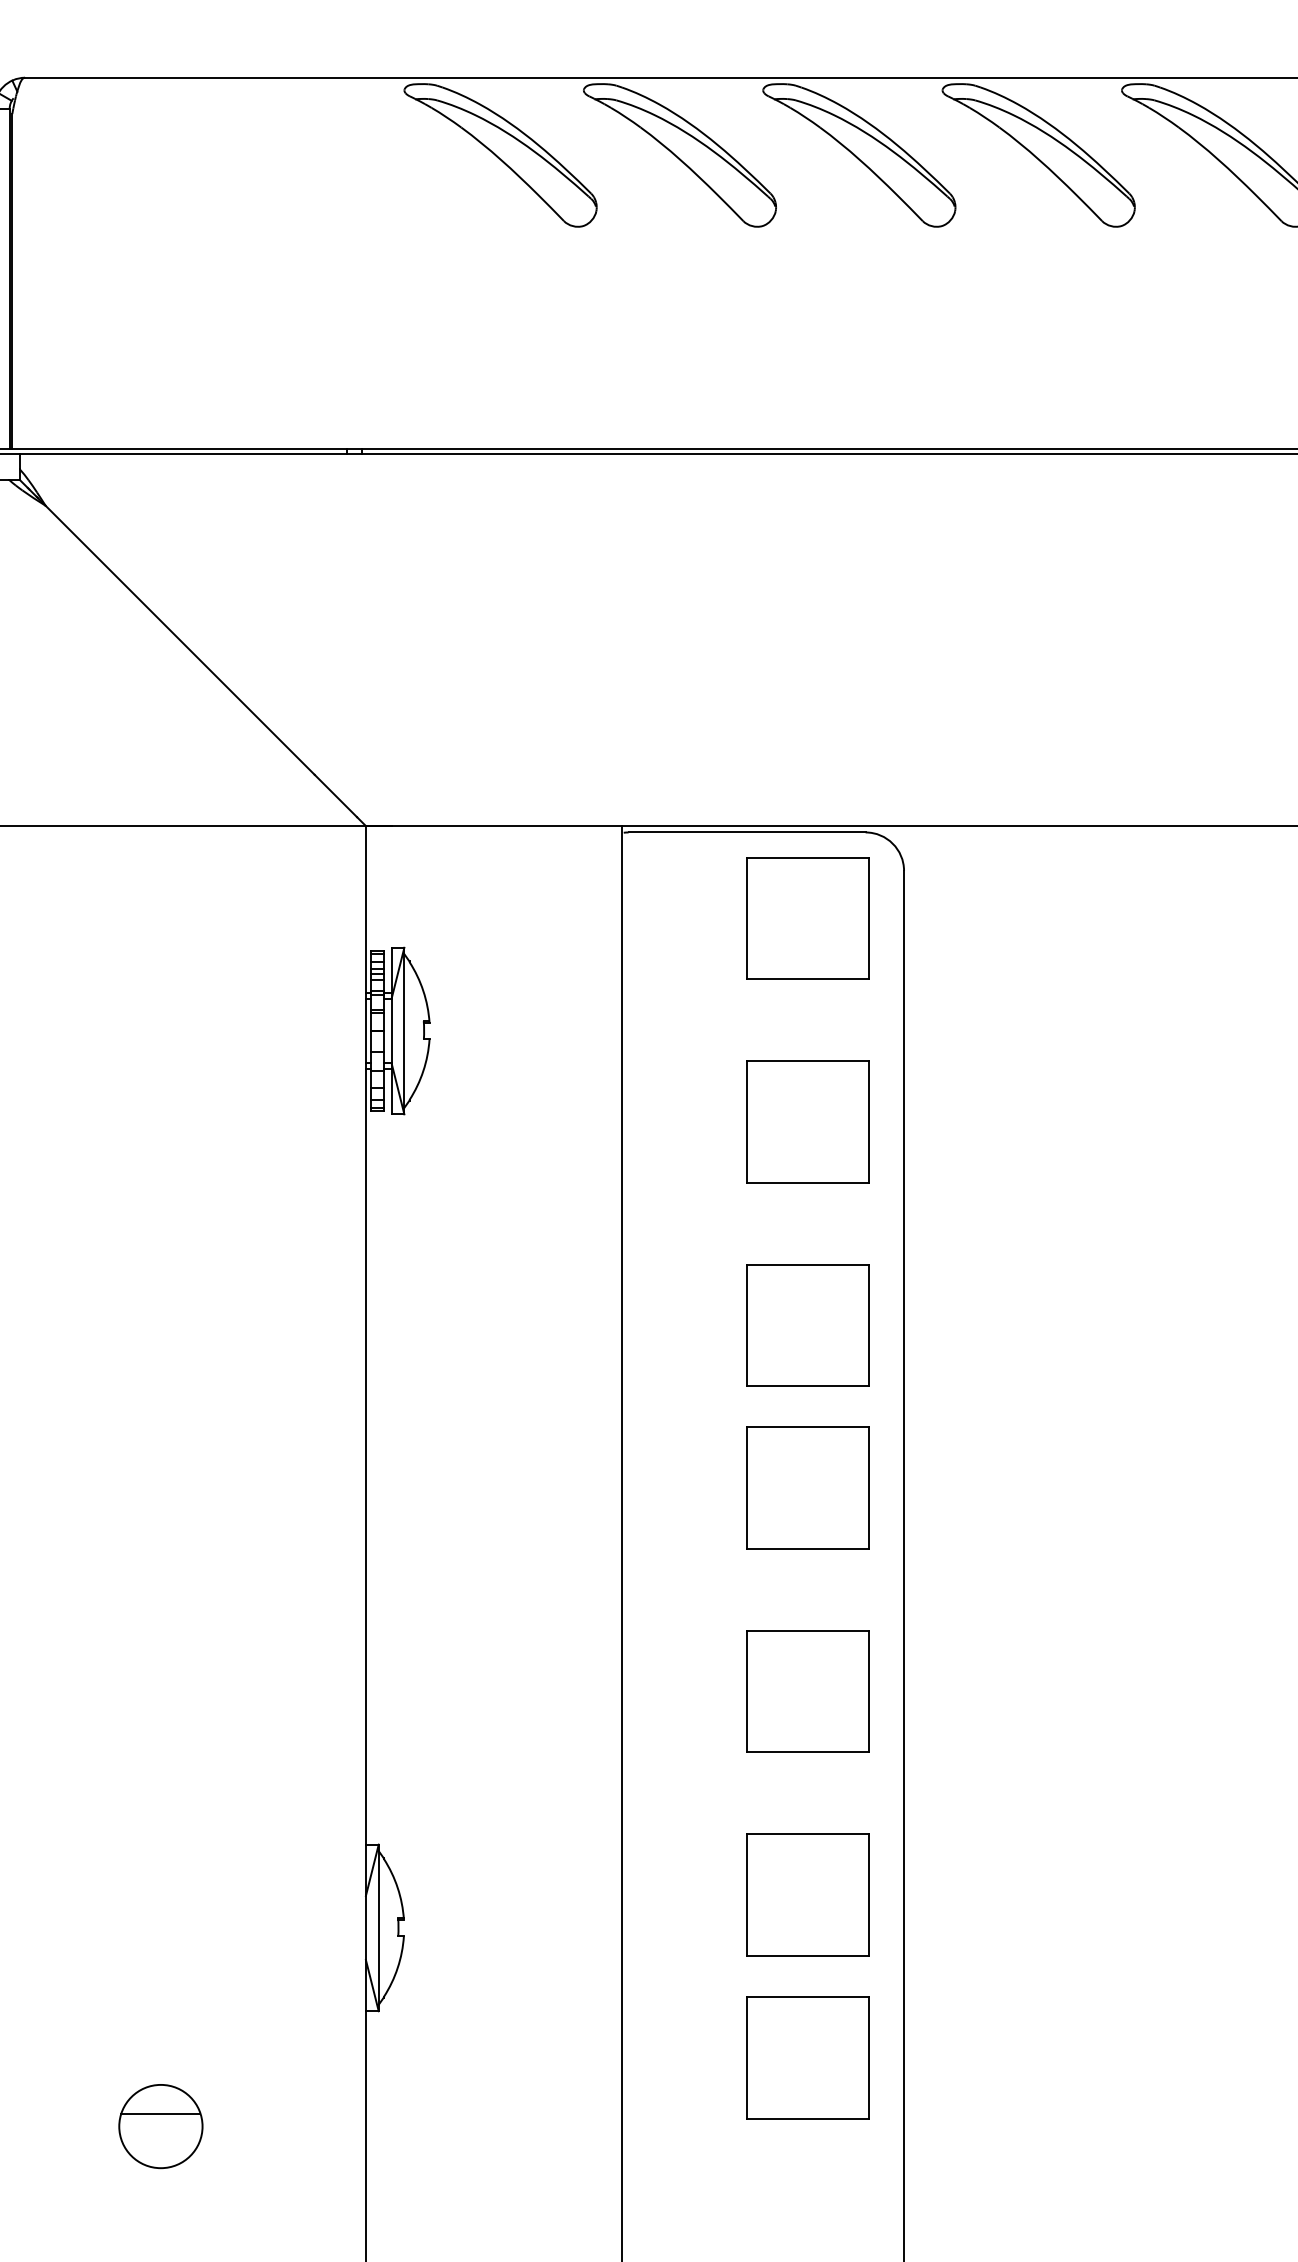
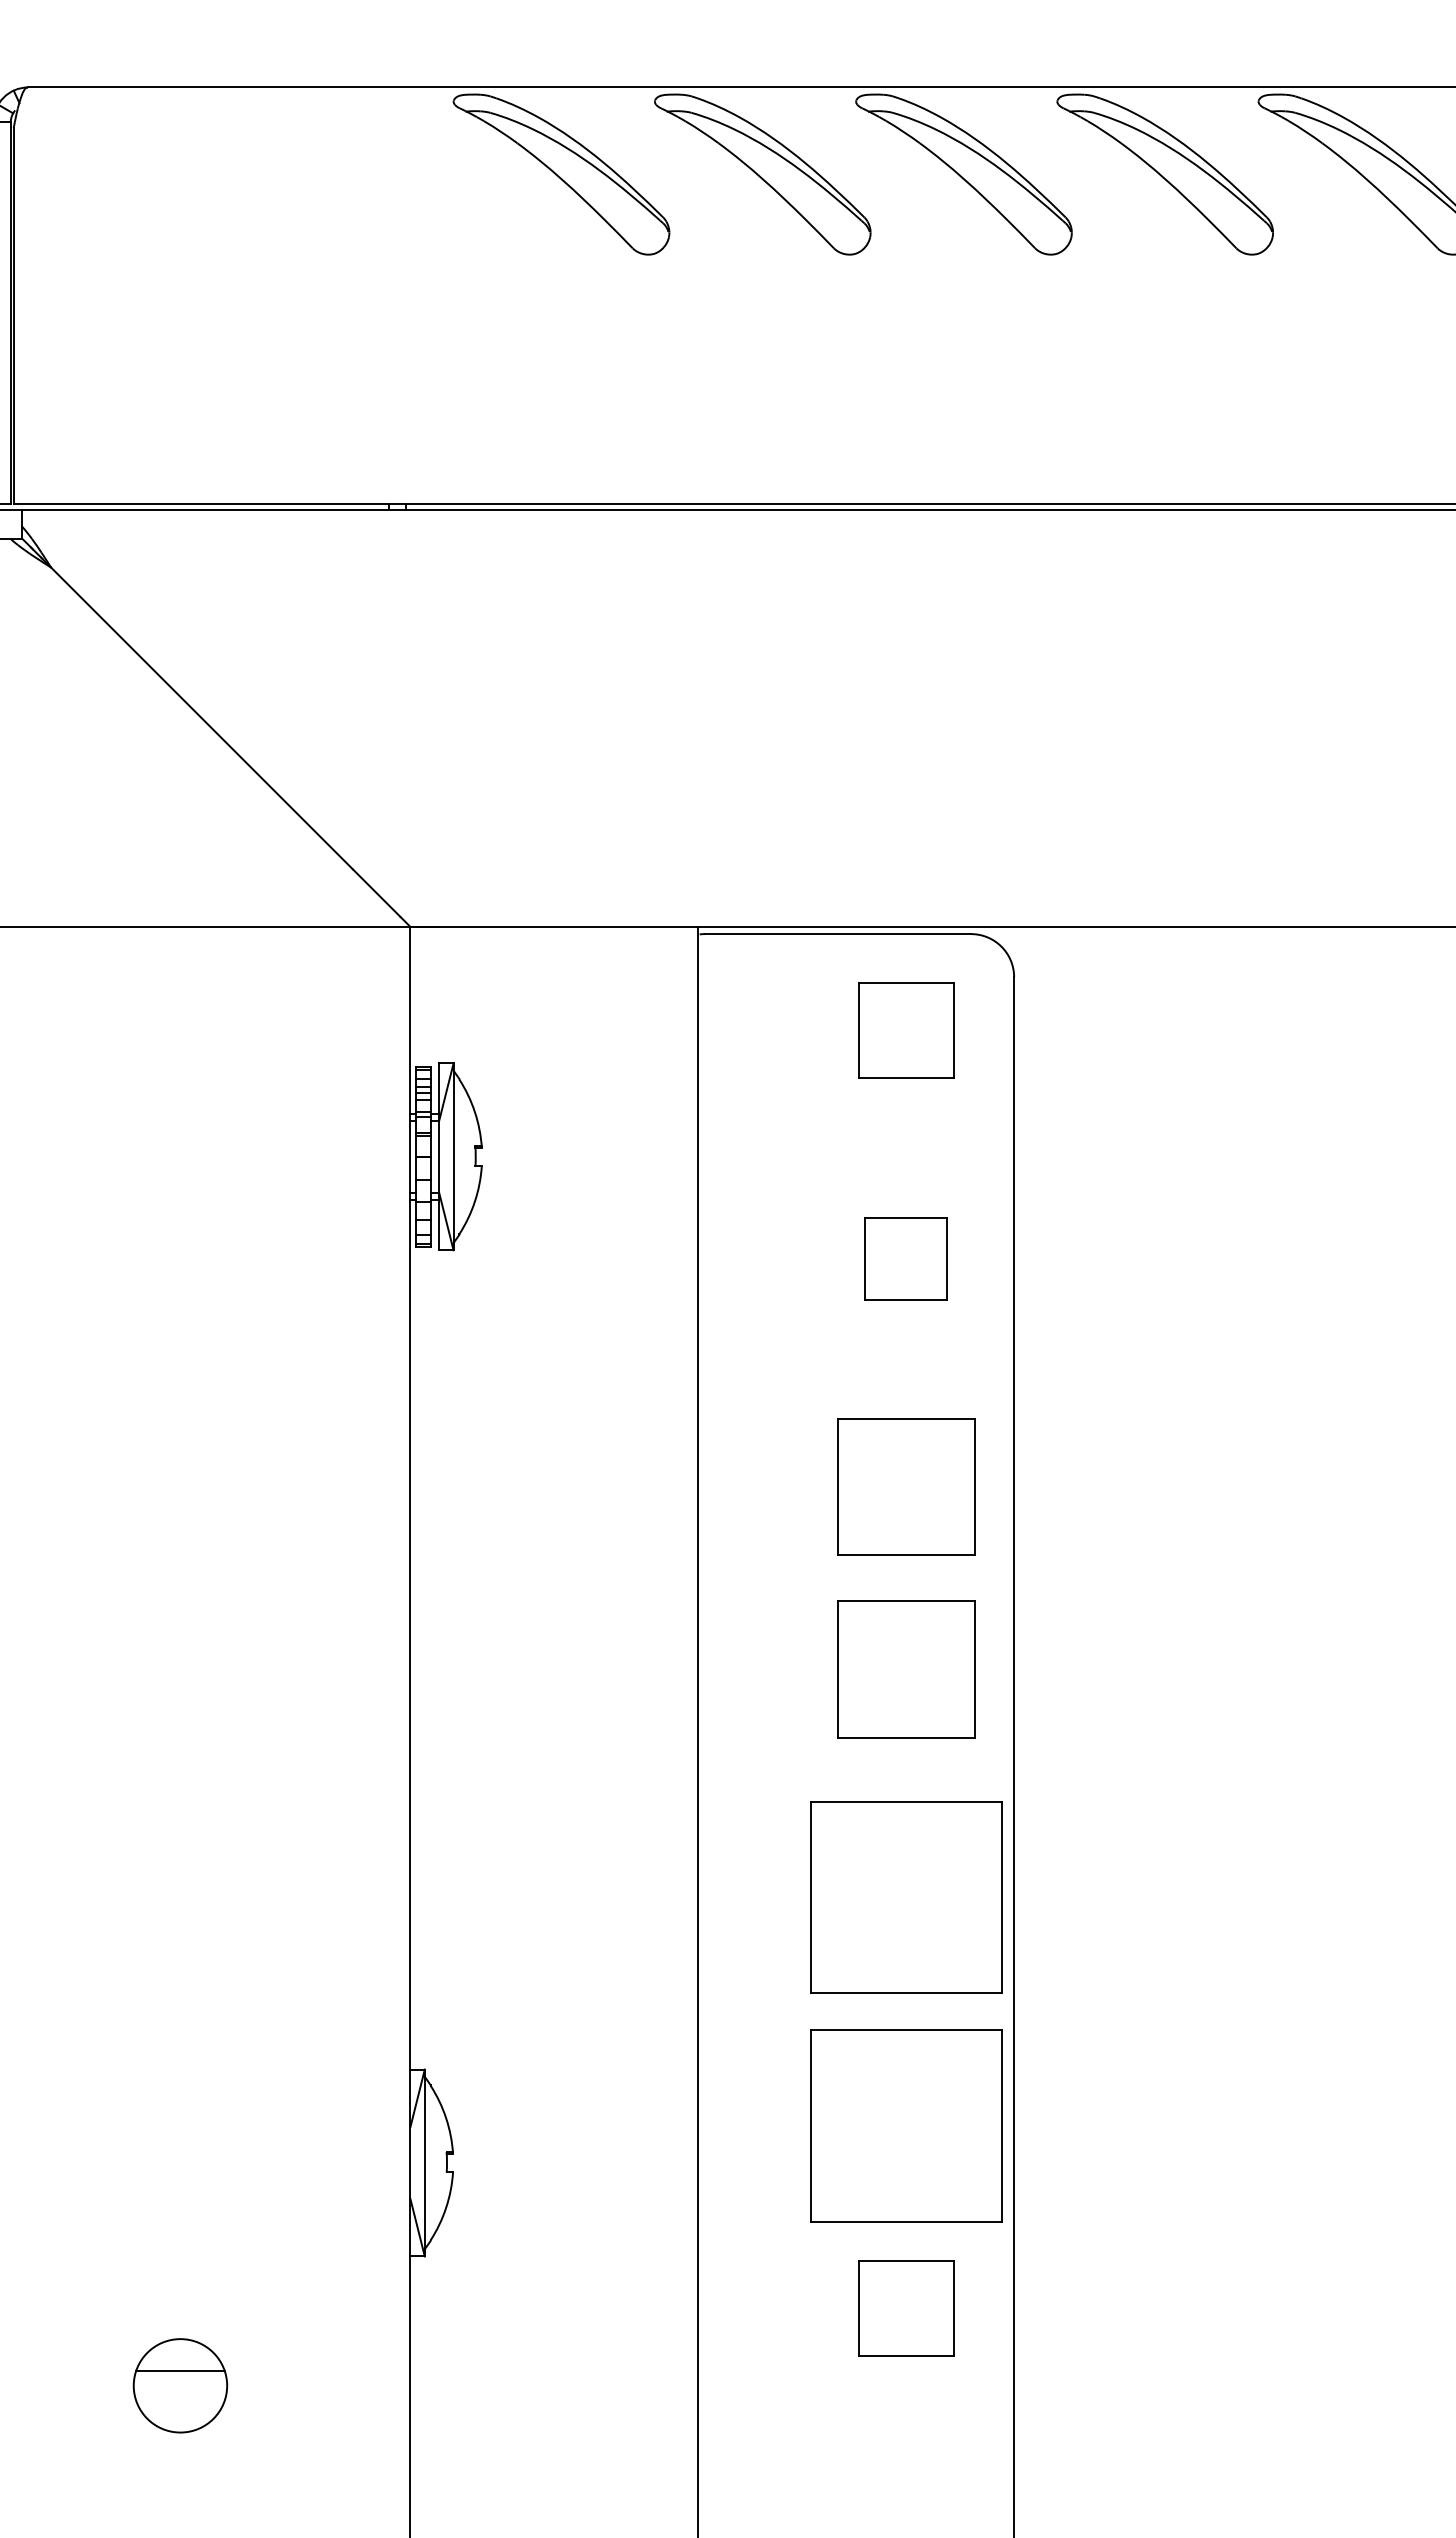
part: (808, 918) -> (906, 1030), size x0.7
part: (808, 1121) -> (906, 1258), size x0.6
part: (808, 1691) -> (906, 1897), size x1.4
part: (808, 1894) -> (906, 2125), size x1.4
part: (808, 2057) -> (906, 2308), size x0.7

